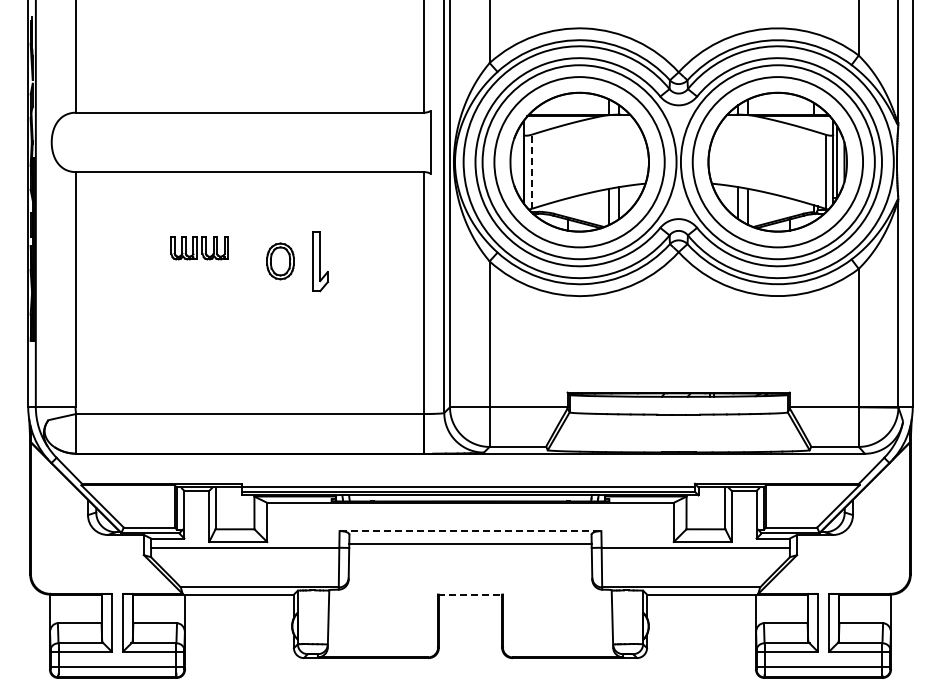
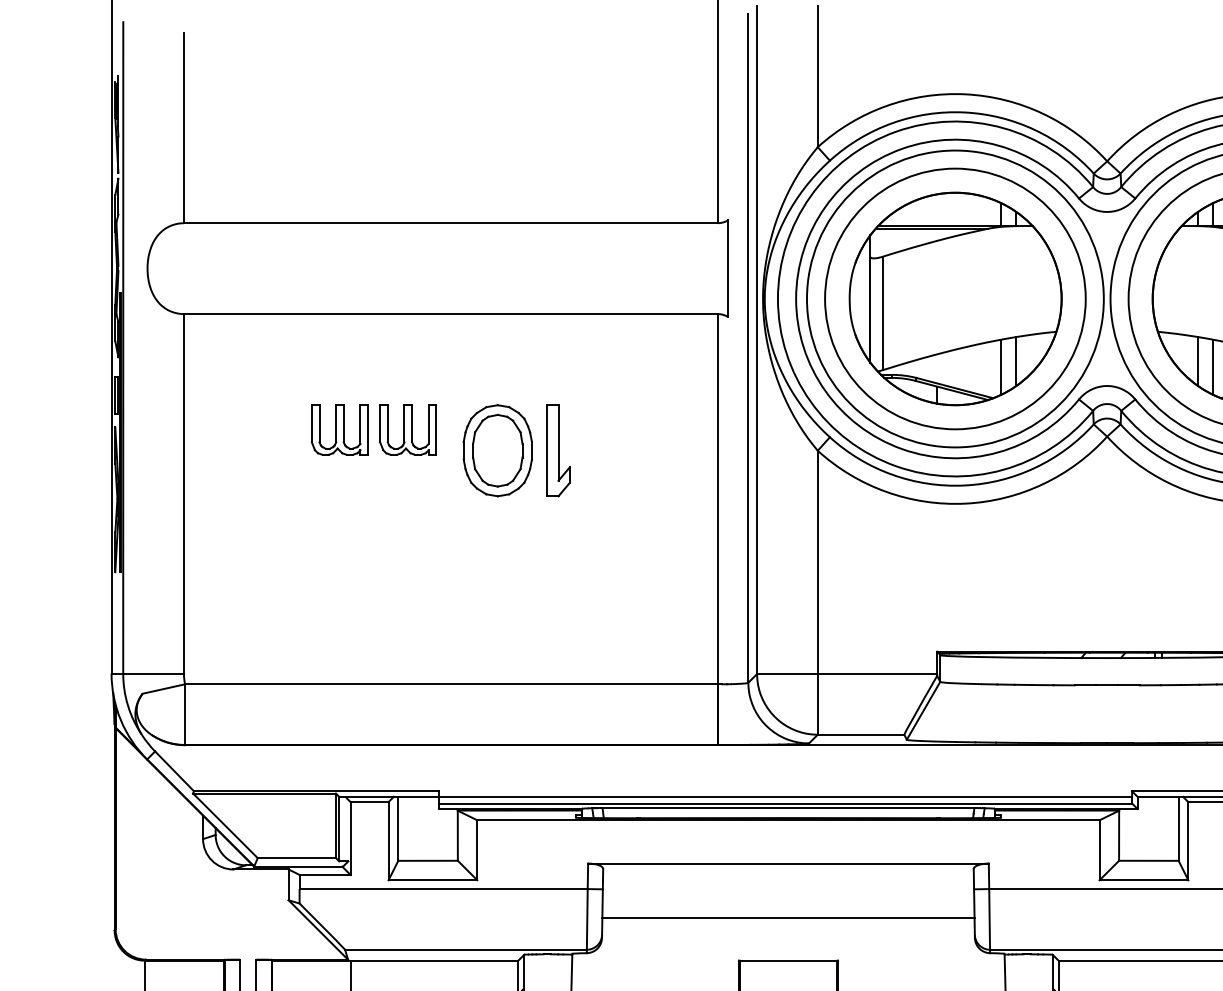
line: (531, 171) -> (881, 313), dashed -> solid
part: (199, 248) -> (373, 431), size x1.43
part: (280, 261) -> (497, 450), size x1.67
line: (470, 531) -> (788, 864), dashed -> solid
line: (470, 543) -> (788, 917), moved
line: (470, 594) -> (788, 960), dashed -> solid

